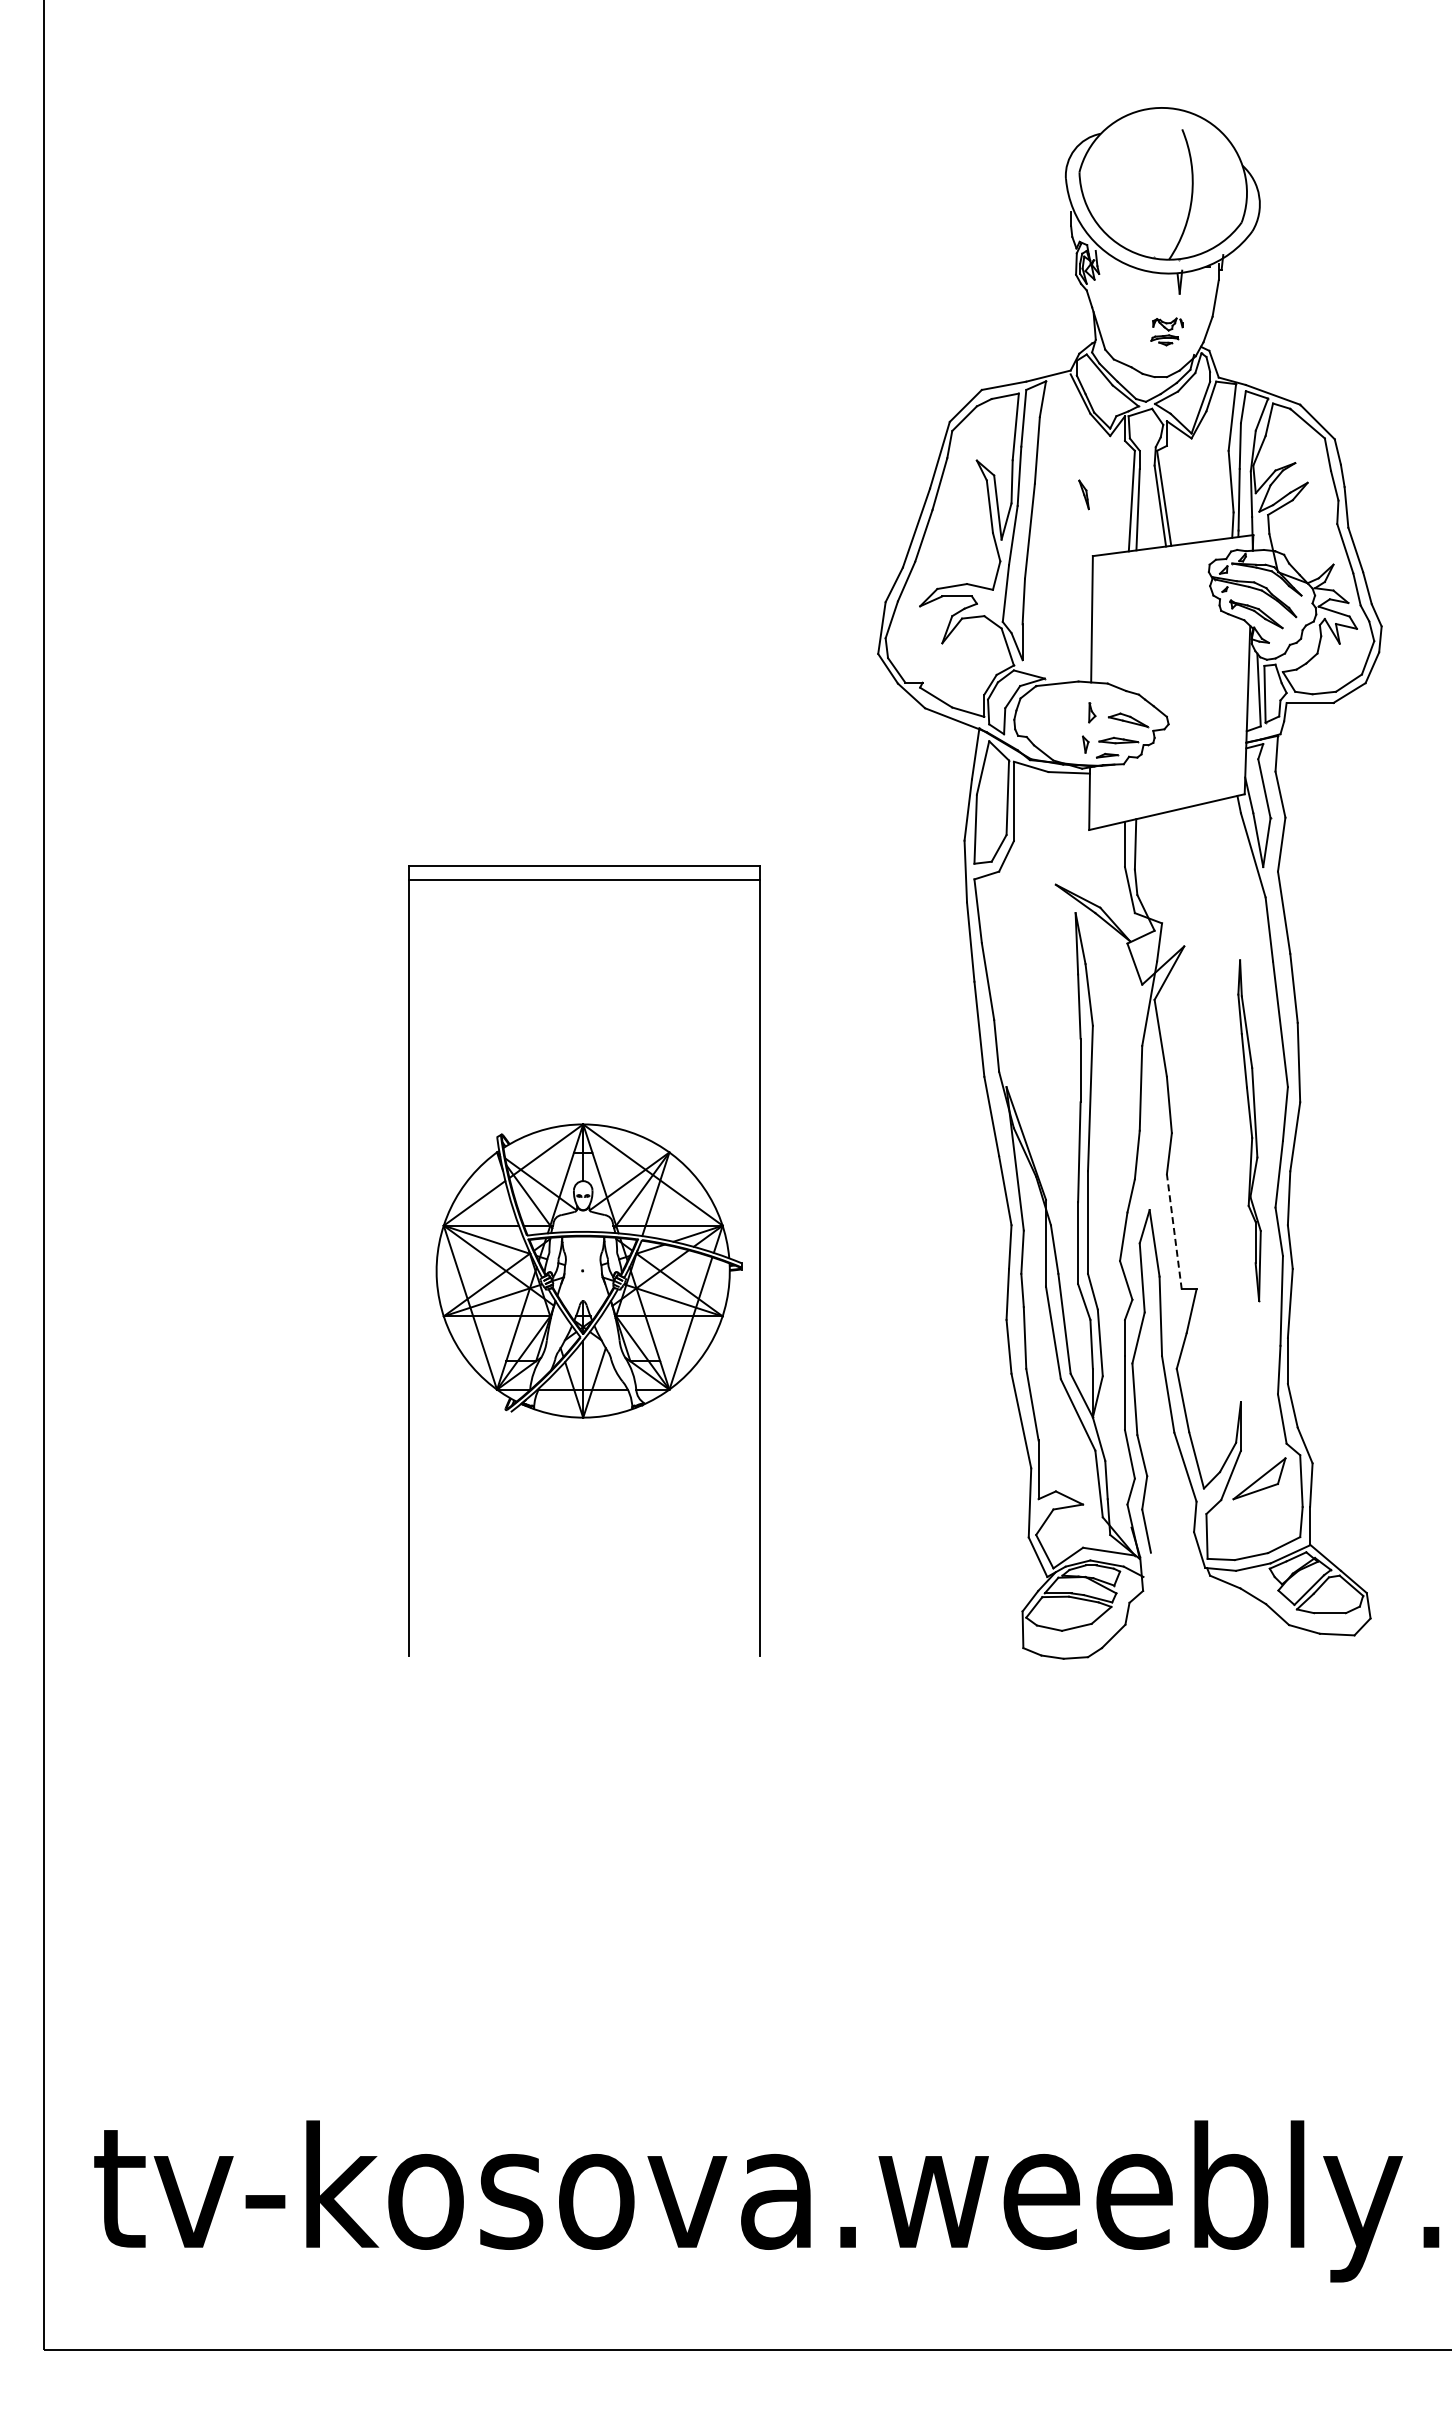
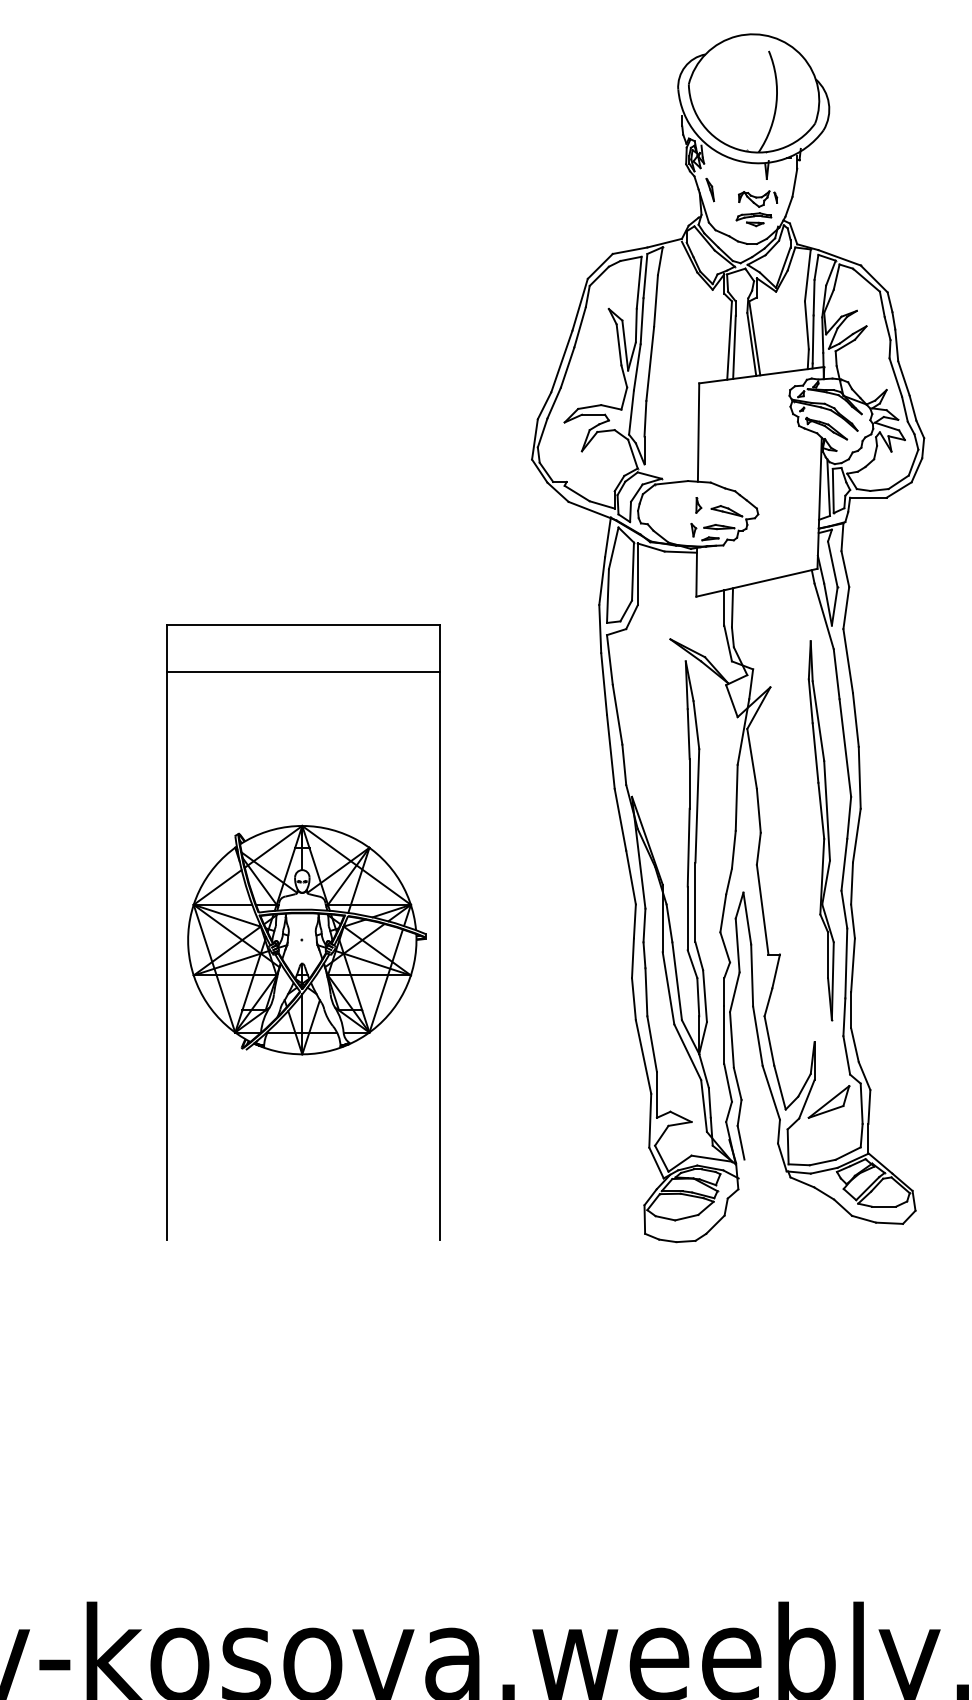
part: (1166, 331) -> (756, 208), size x1.67
part: (1083, 494) -> (709, 189), moved
line: (583, 880) -> (302, 672), moved
part: (1249, 1130) -> (821, 830), size x1.43
line: (1174, 1231) -> (762, 909), dashed -> solid

